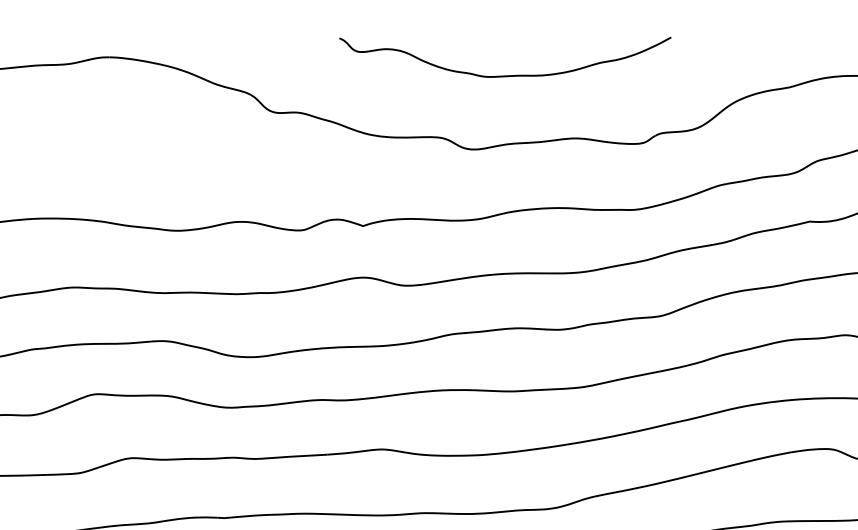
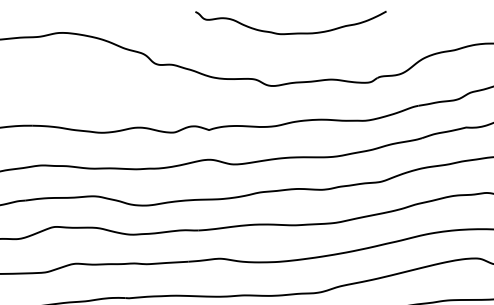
curve: (506, 73) -> (291, 32), moved

